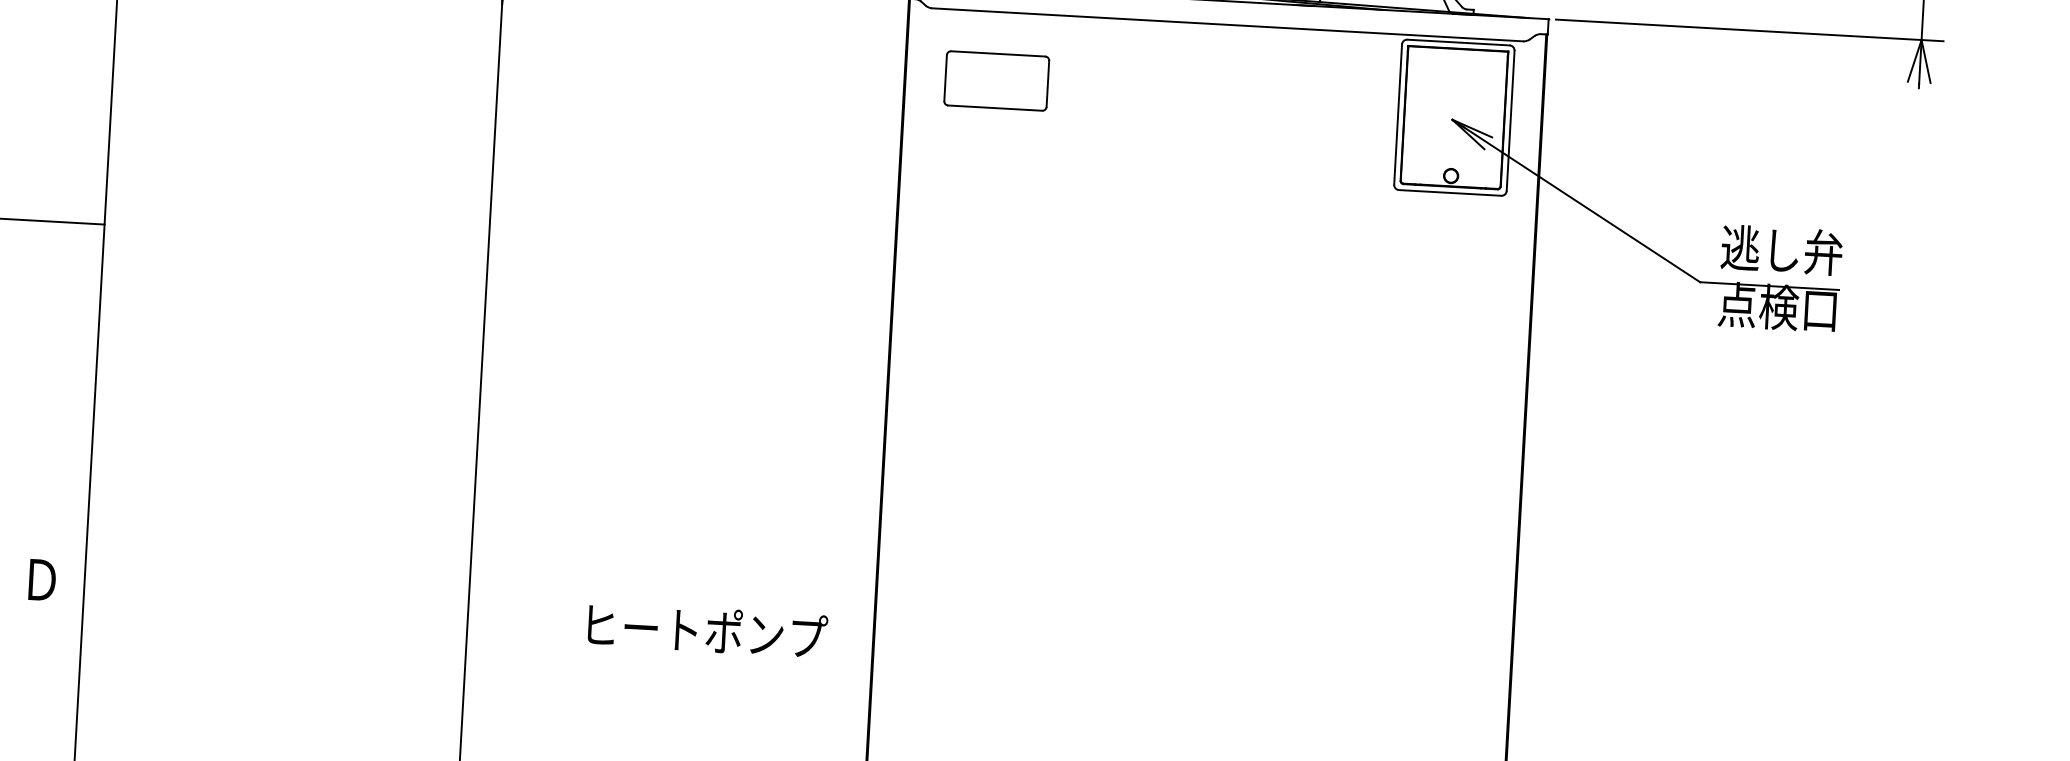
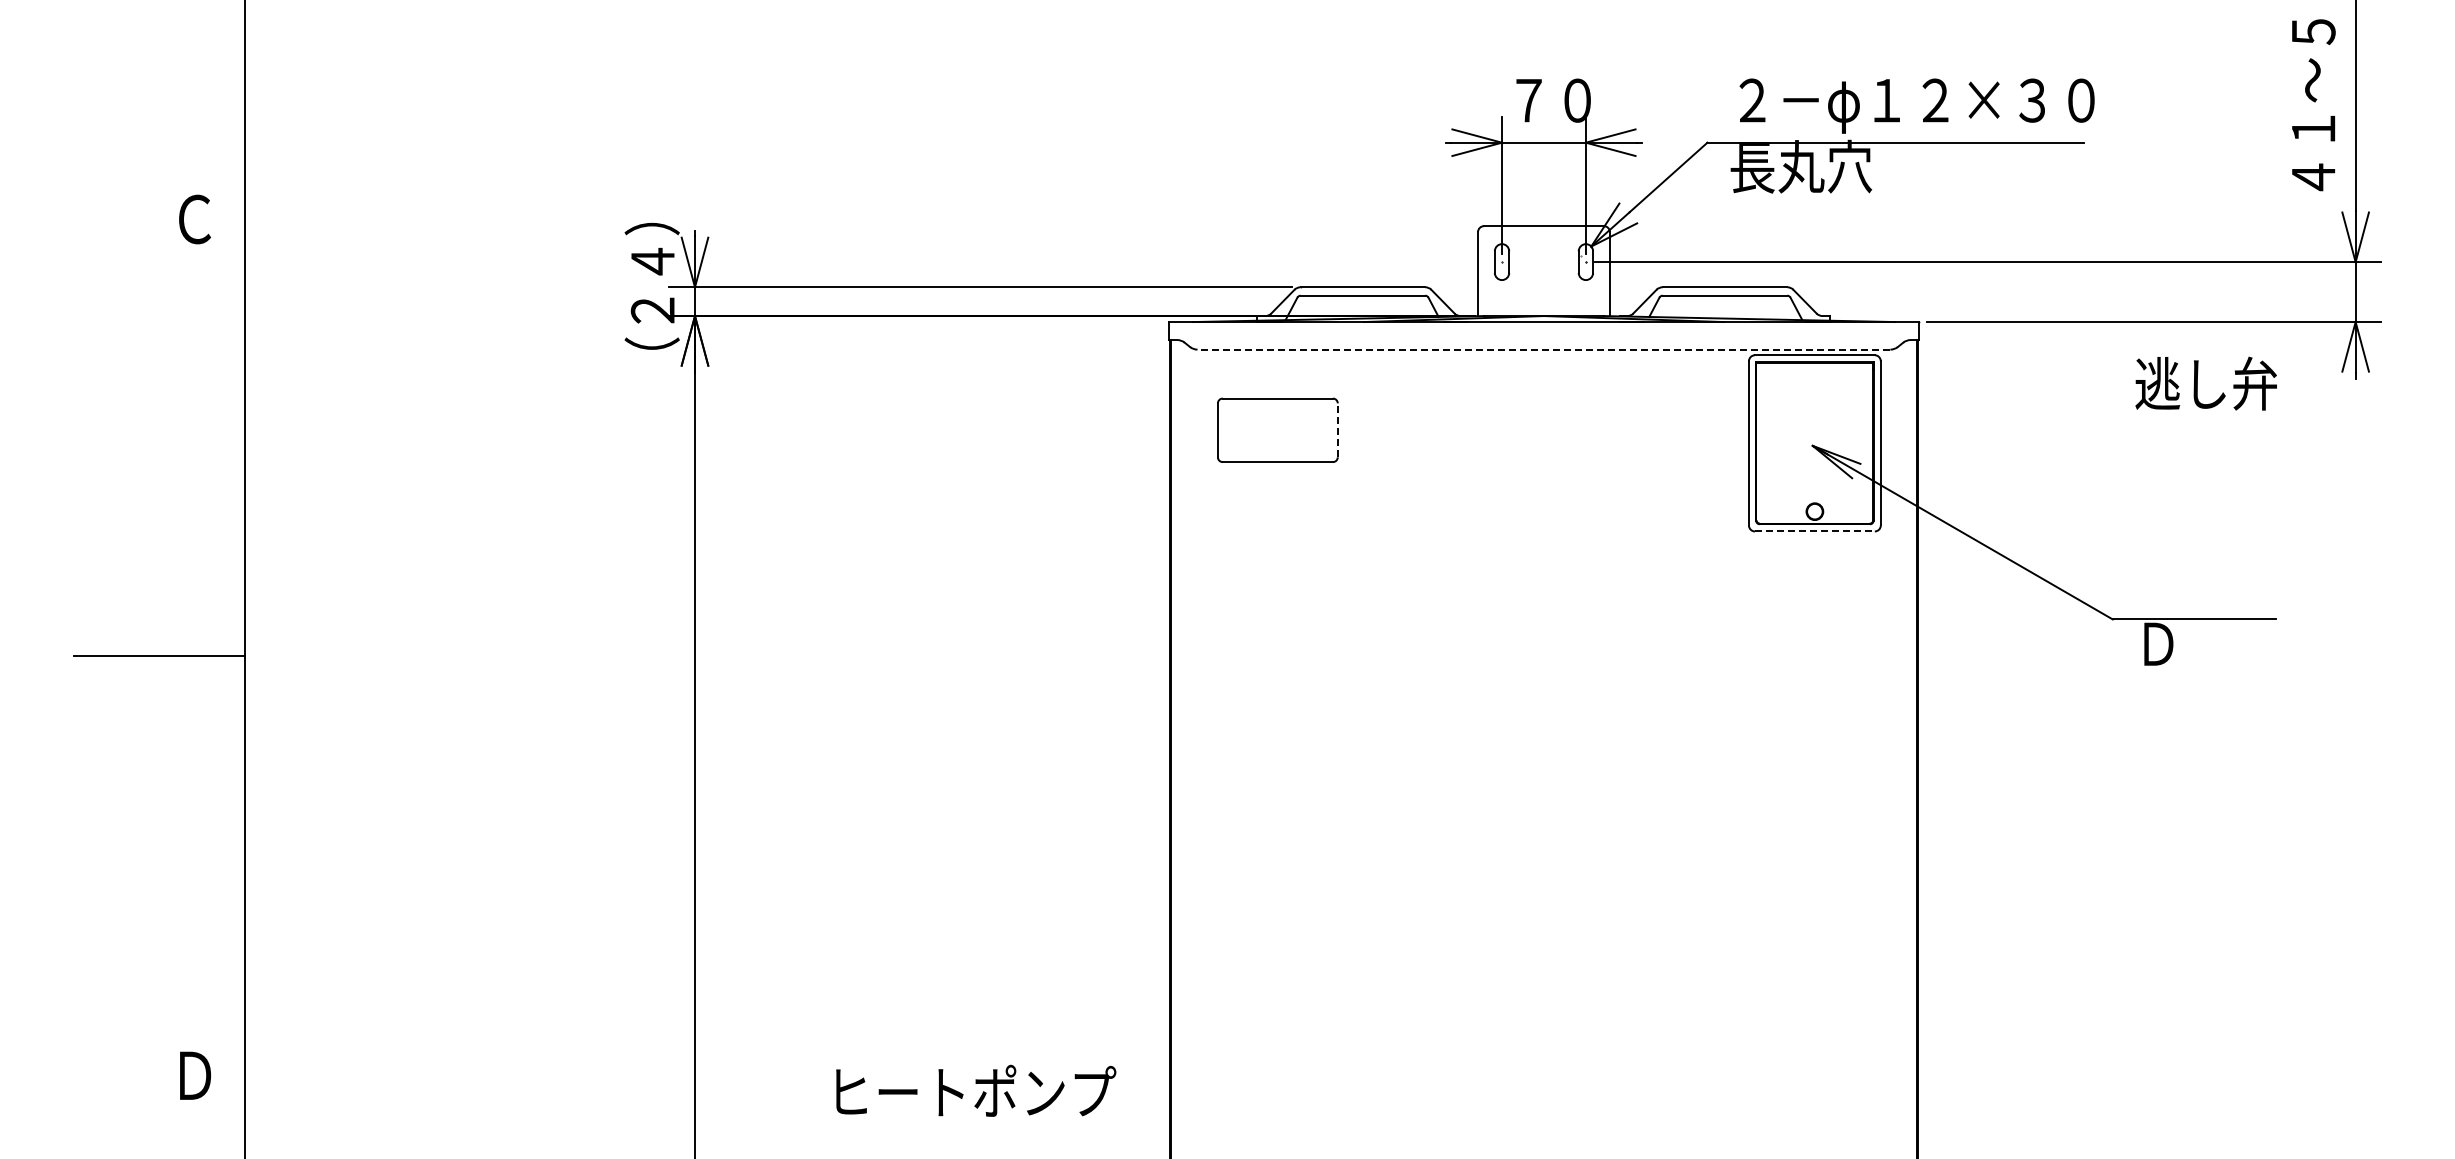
line: (1227, 24) -> (1543, 349), solid -> dashed
line: (1047, 84) -> (1337, 430), solid -> dashed
line: (1449, 192) -> (1814, 531), solid -> dashed
text: (1781, 249) -> (2205, 383), moved
text: (1777, 307) -> (2204, 643), 点検口 -> Ｄ

